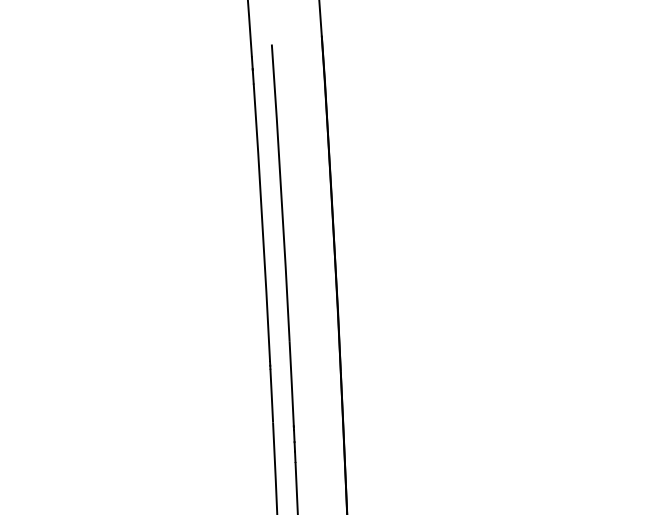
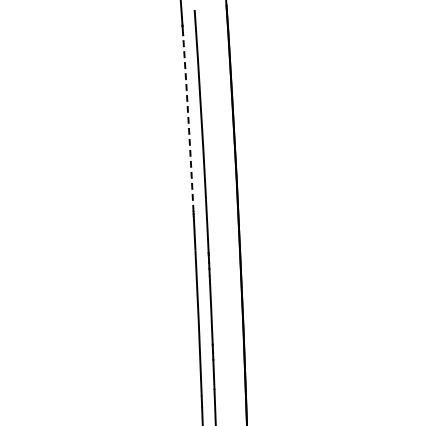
arc: (262, 222) -> (188, 123), solid -> dashed

